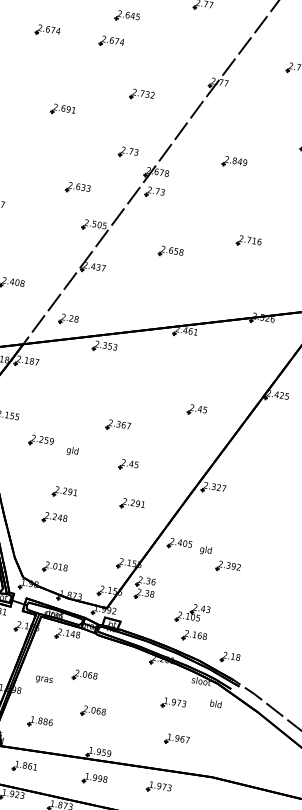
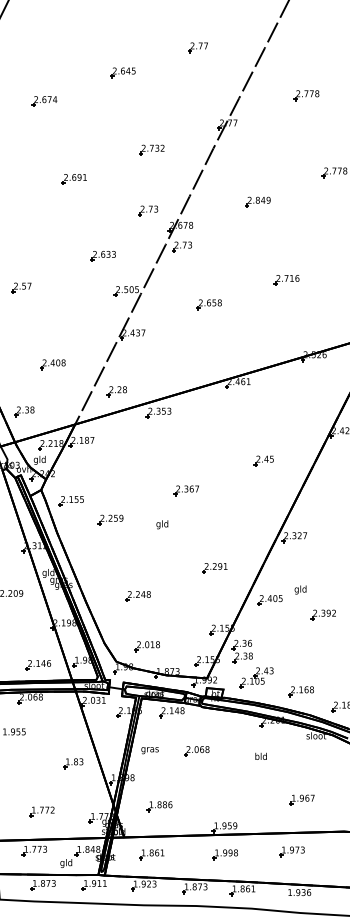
part: (111, 42) -> (111, 101), removed
text: (72, 451) -> (162, 524), moved
part: (128, 464) -> (203, 528), removed
part: (64, 492) -> (143, 568), removed
text: (205, 550) -> (300, 589), moved
part: (192, 613) -> (256, 677), moved
text: (43, 679) -> (149, 750), moved
part: (173, 703) -> (291, 763), removed
text: (215, 703) -> (260, 755), moved
part: (93, 712) -> (211, 786), removed

